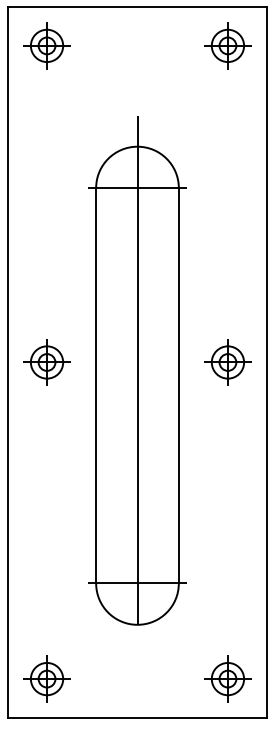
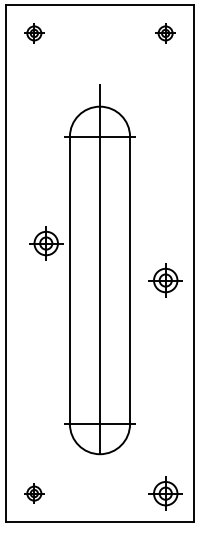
part: (47, 46) -> (34, 33), size x0.6
part: (227, 46) -> (165, 33), size x0.6
part: (47, 362) -> (46, 243), moved
part: (227, 362) -> (165, 280), moved
part: (47, 678) -> (34, 493), size x0.6

